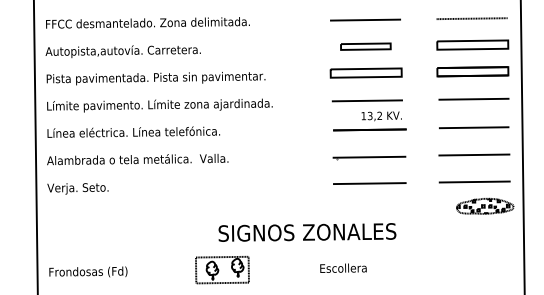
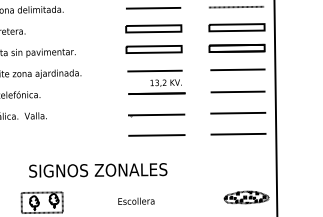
part: (365, 46) -> (153, 28), size x1.43
part: (485, 205) -> (246, 196), moved
text: (307, 232) -> (98, 170), moved

